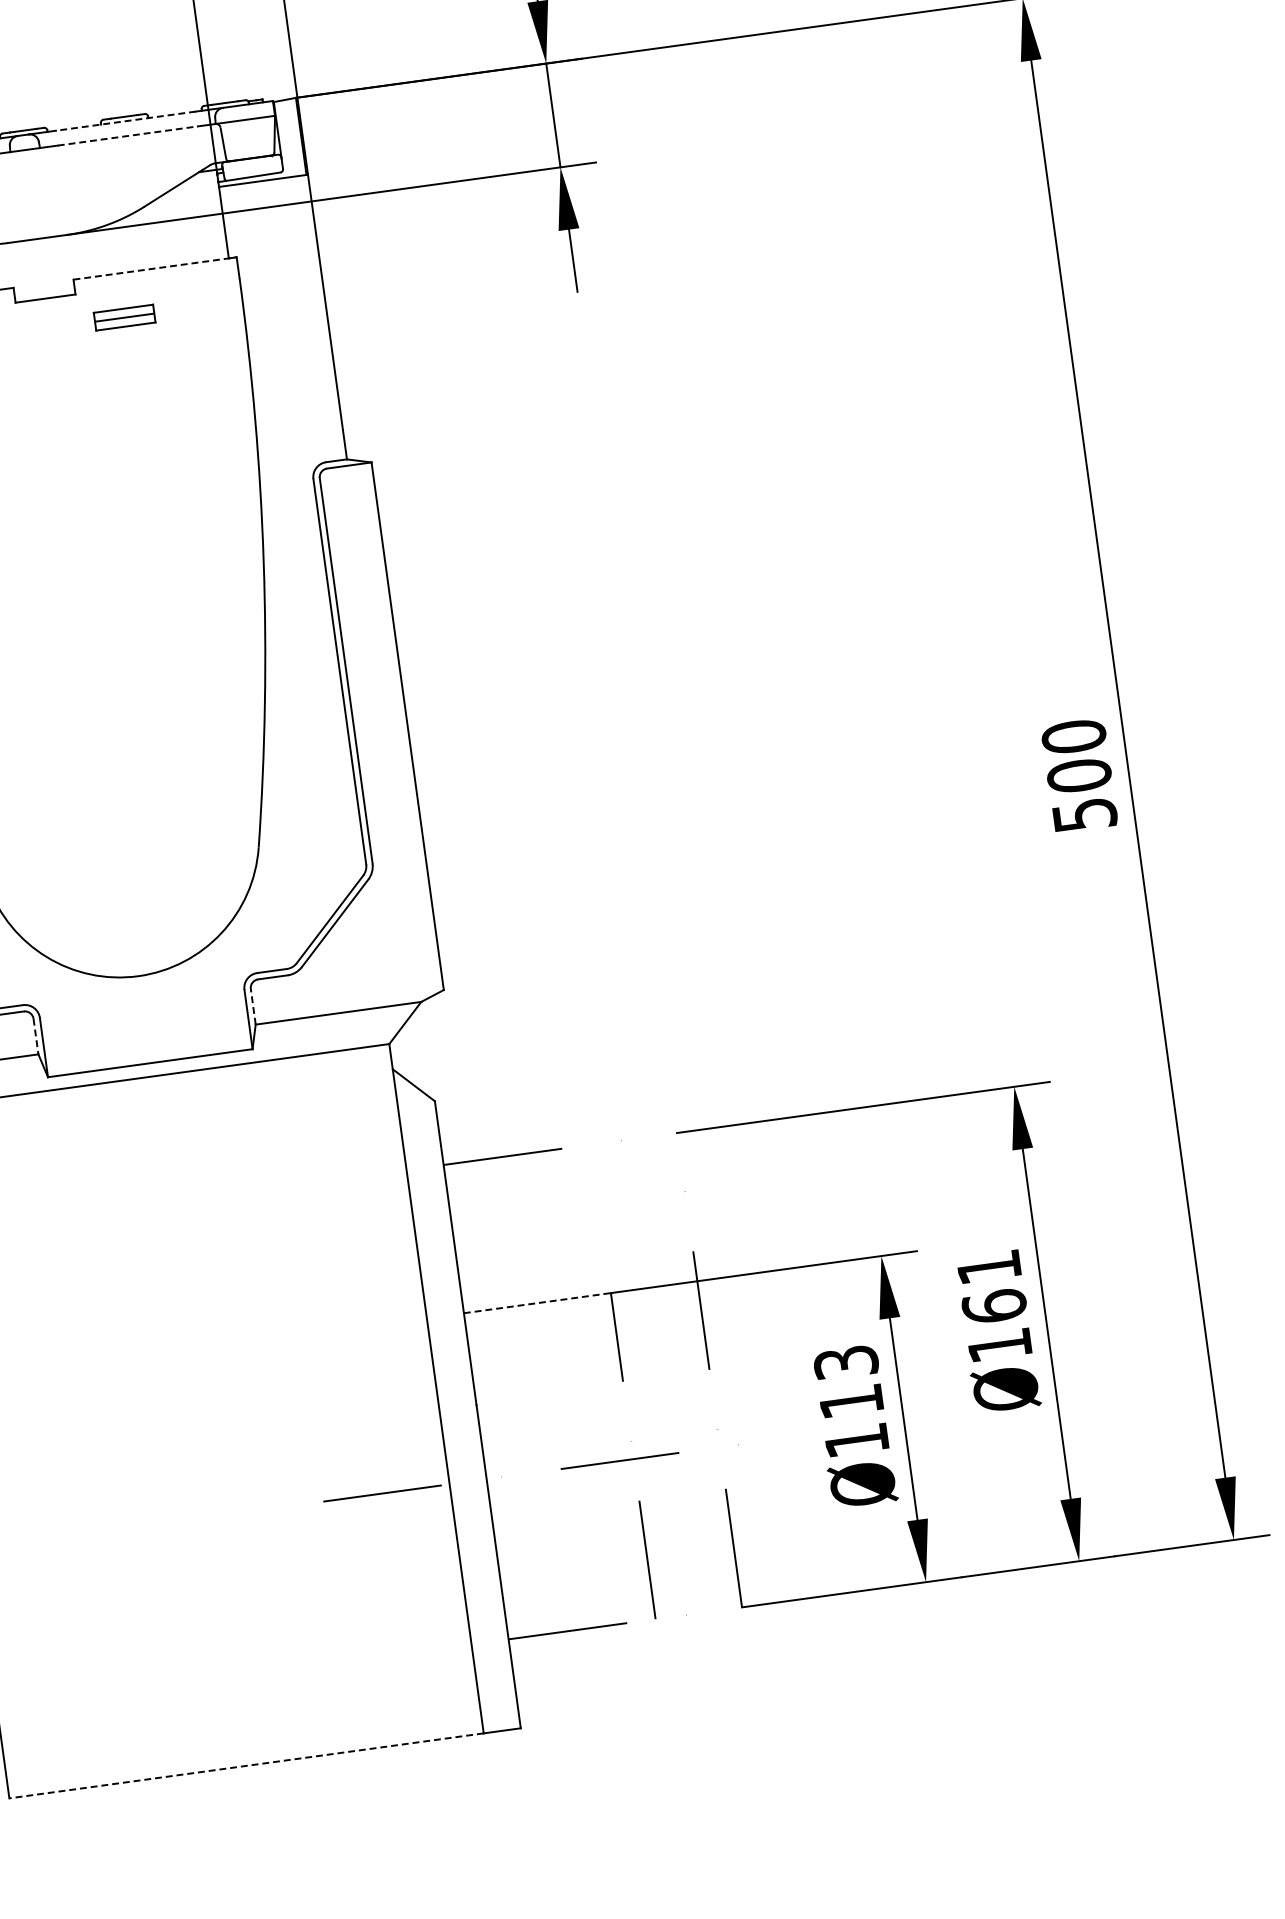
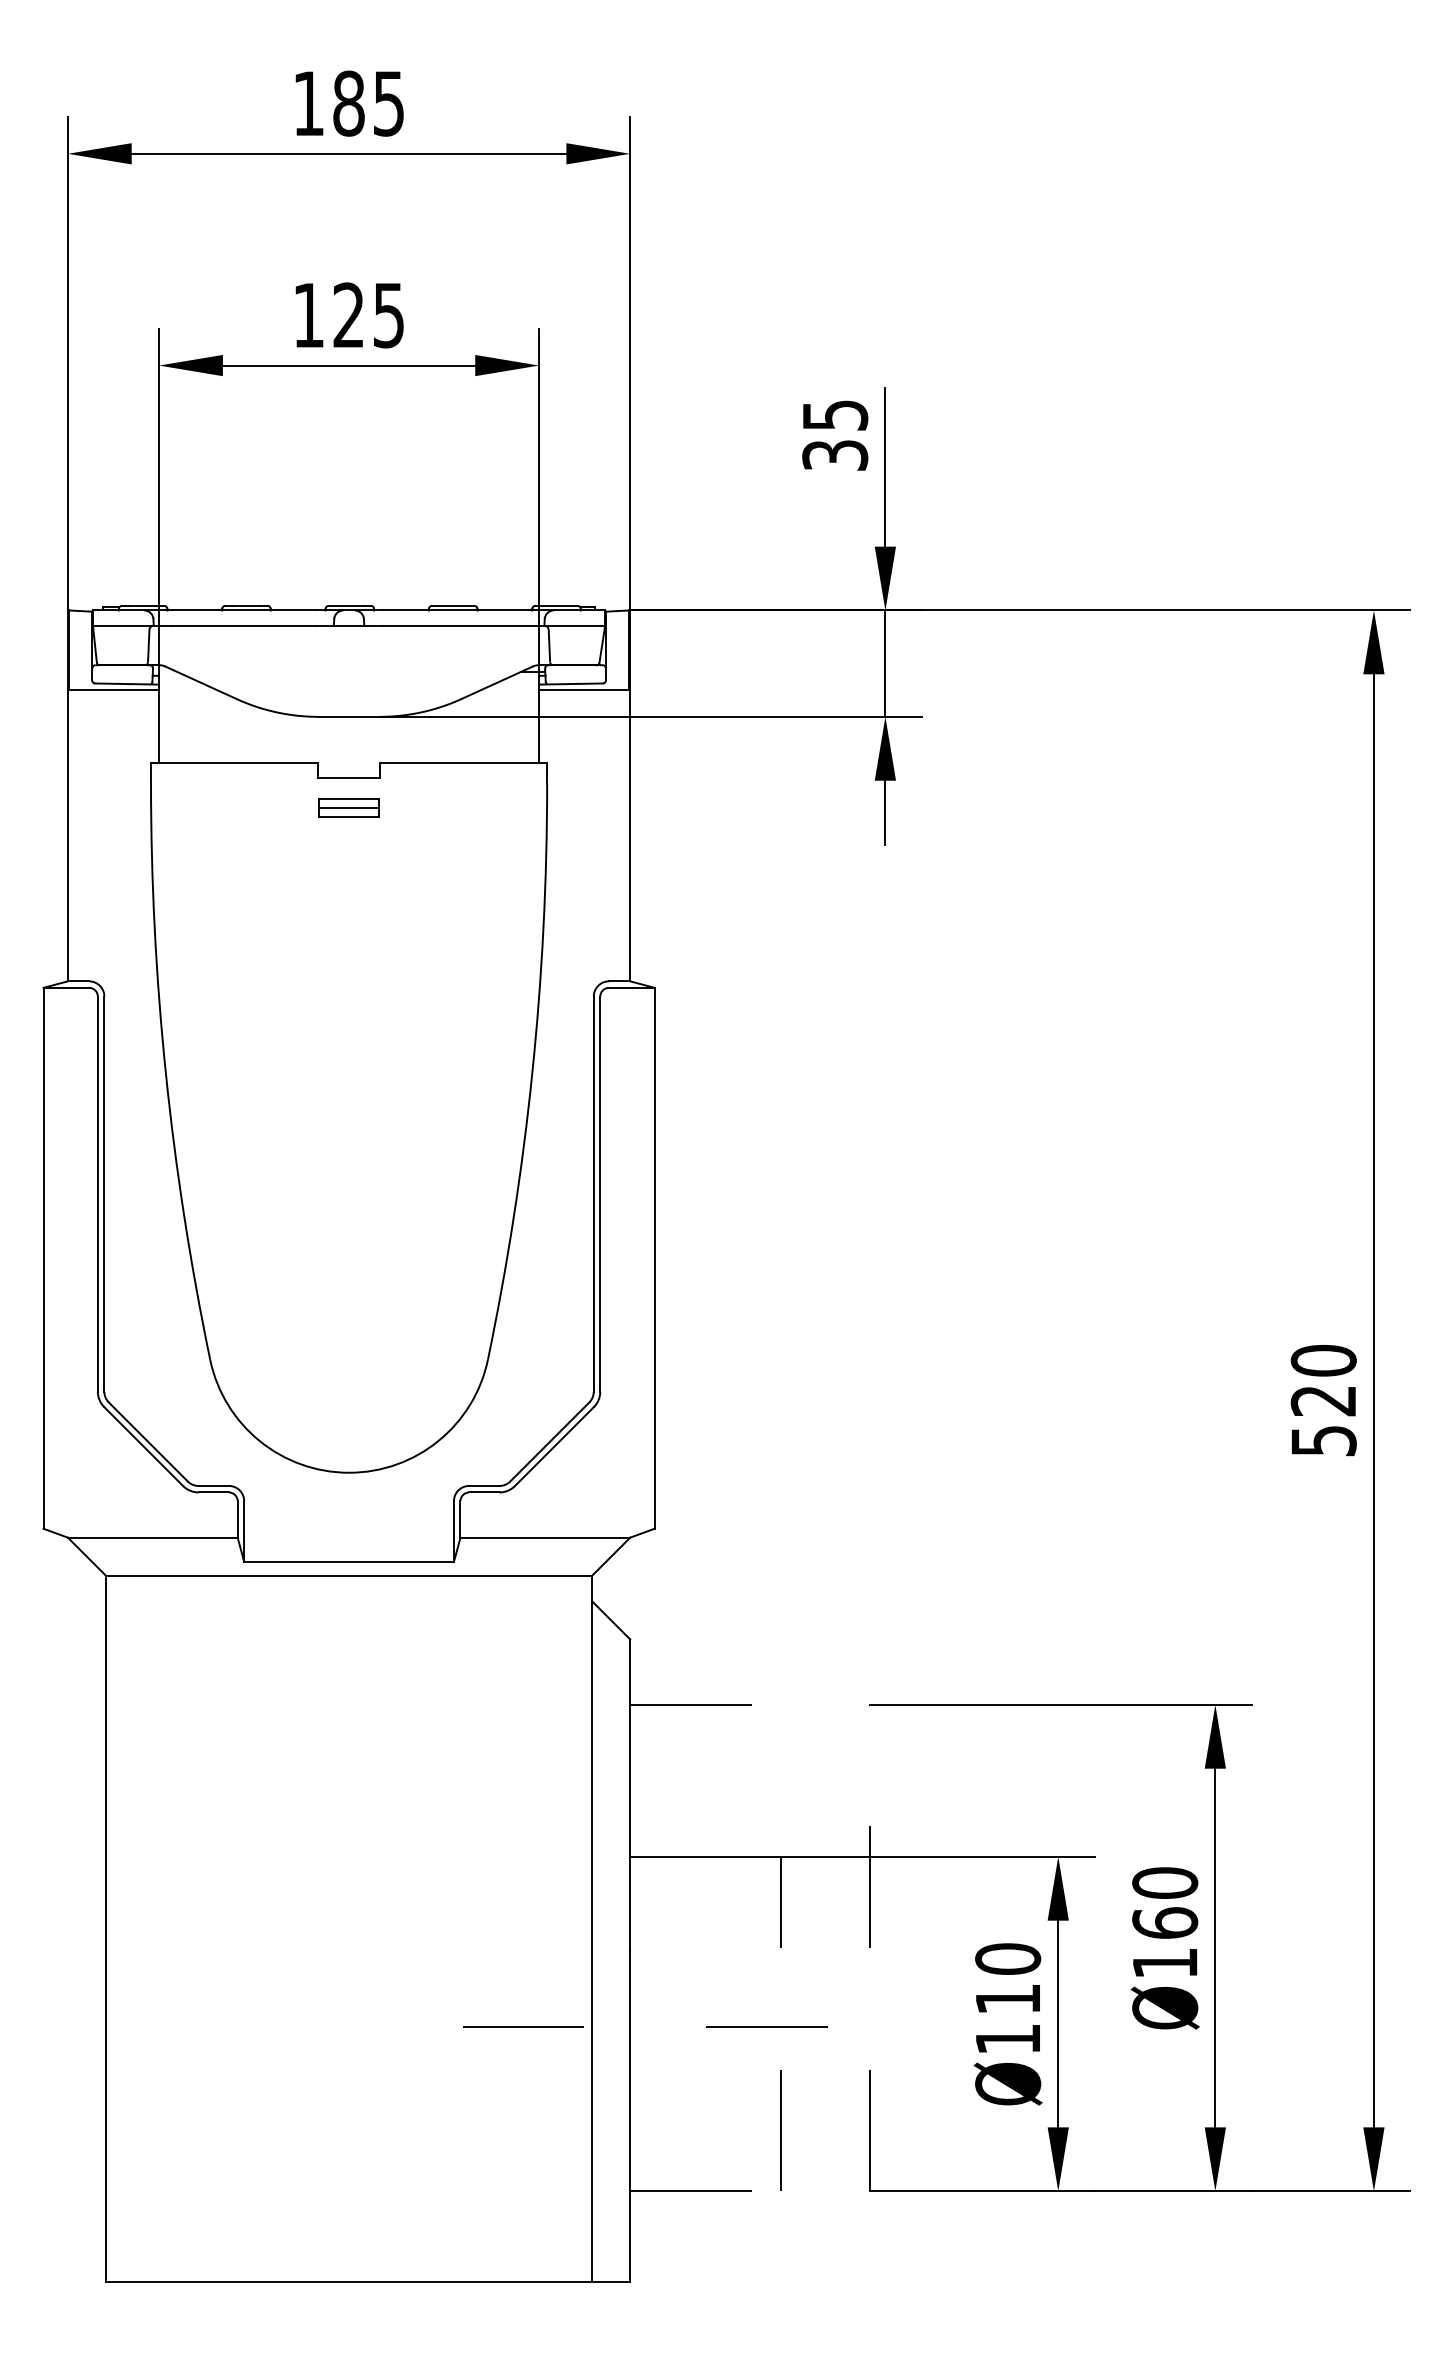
line: (126, 121) -> (454, 610), dashed -> solid
line: (128, 135) -> (454, 625), dashed -> solid
line: (155, 268) -> (463, 762), dashed -> solid
part: (124, 317) -> (348, 807), moved
text: (1079, 775) -> (1323, 1400), 500 -> 520
line: (253, 1005) -> (460, 1518), dashed -> solid
line: (35, 1036) -> (237, 1519), dashed -> solid
text: (989, 1266) -> (1165, 1882), Ø161 -> Ø160
line: (538, 1302) -> (706, 1856), dashed -> solid
text: (846, 1361) -> (1008, 1958), Ø113 -> Ø110
line: (246, 1766) -> (348, 2282), dashed -> solid

